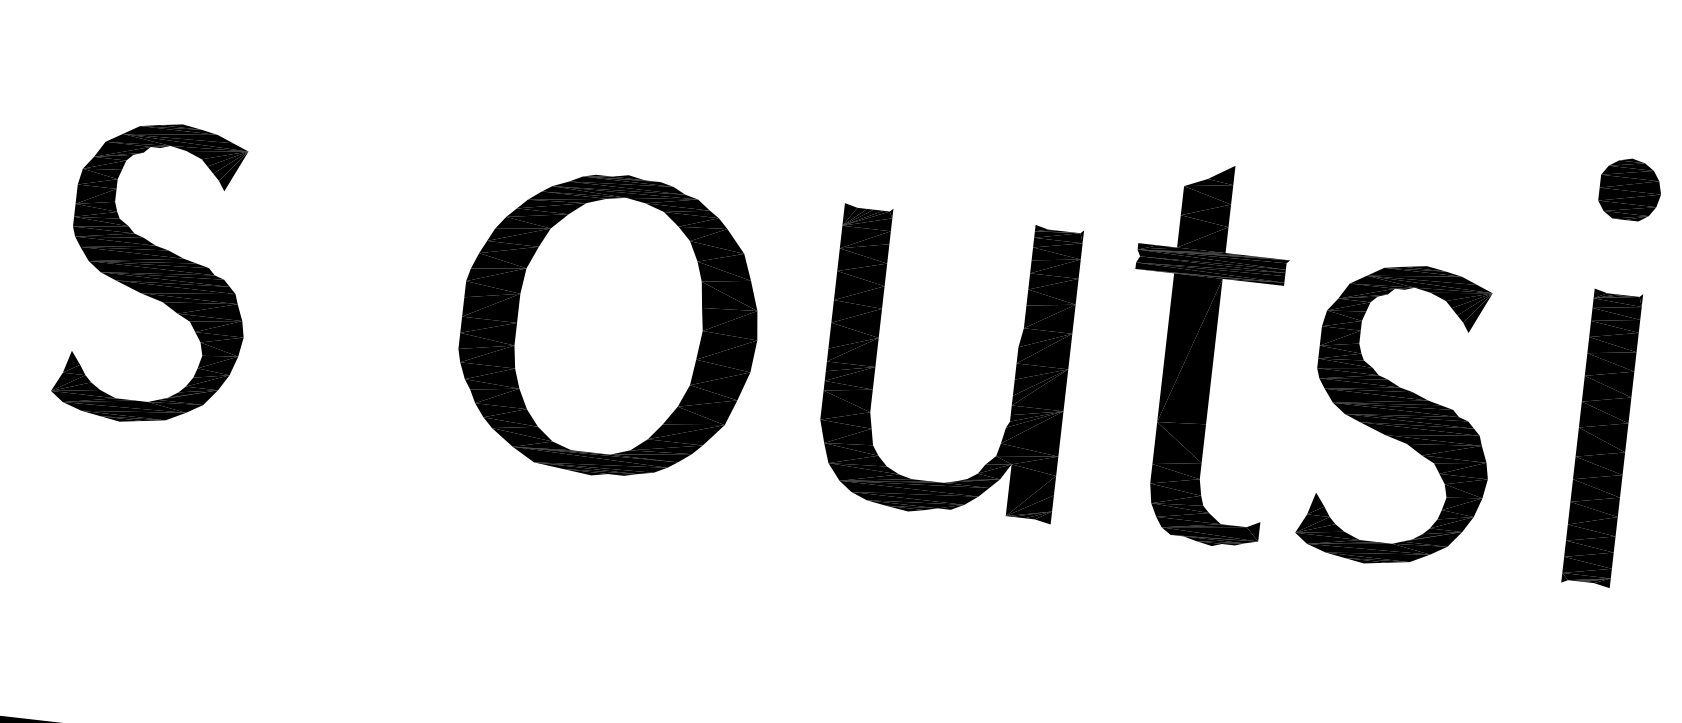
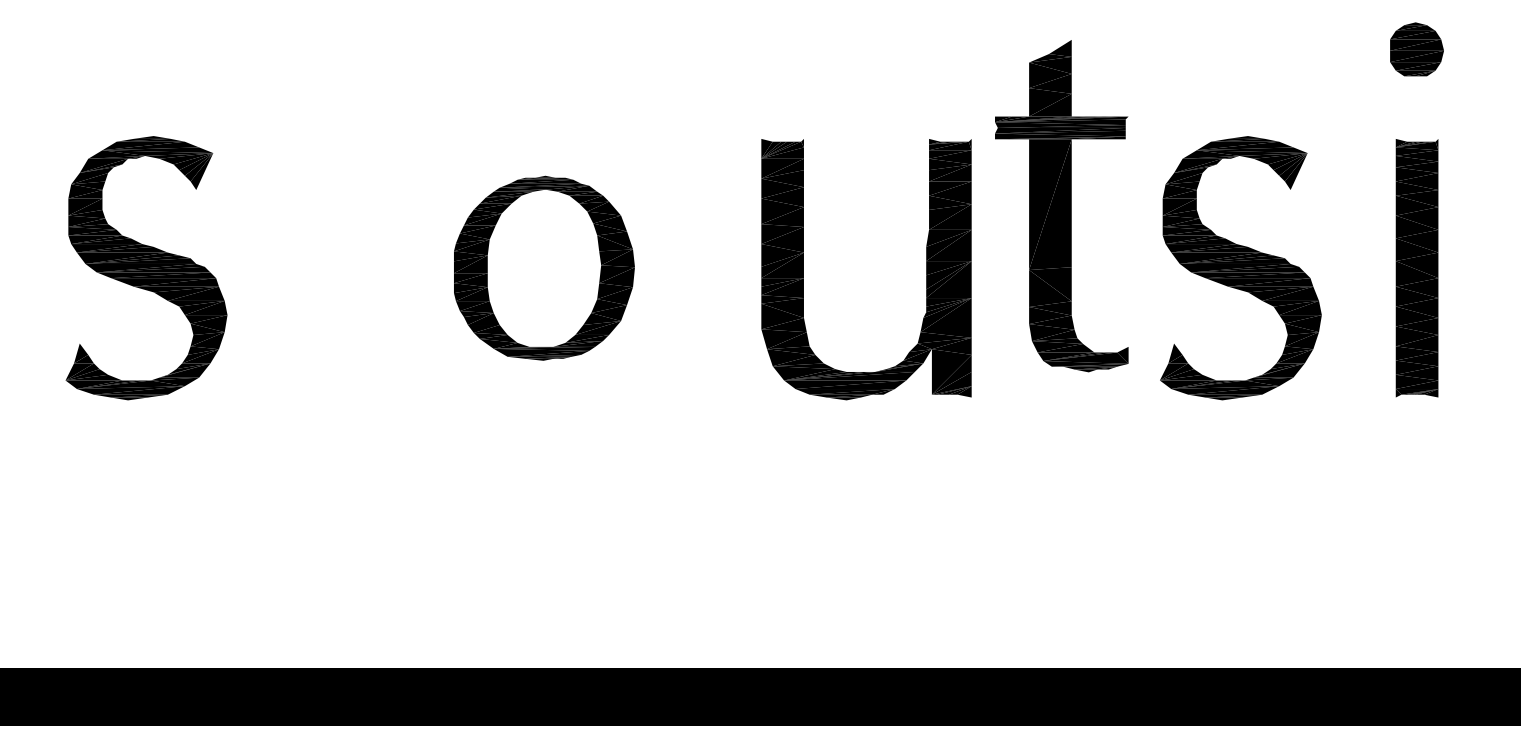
part: (610, 325) -> (544, 268), size x0.7
part: (1202, 353) -> (1061, 206), moved
part: (1015, 373) -> (926, 269), moved

